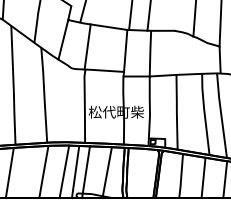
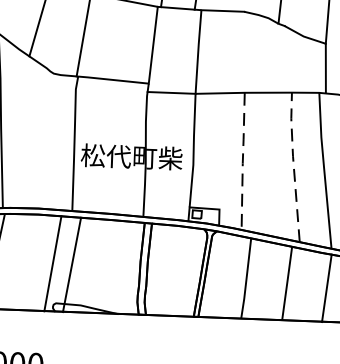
line: (176, 112) -> (242, 161), solid -> dashed
line: (204, 112) -> (293, 163), solid -> dashed
line: (64, 171) -> (32, 262), removed
line: (106, 172) -> (109, 266), removed

